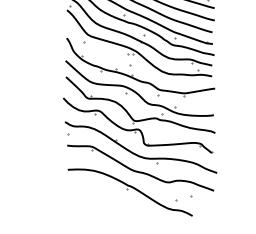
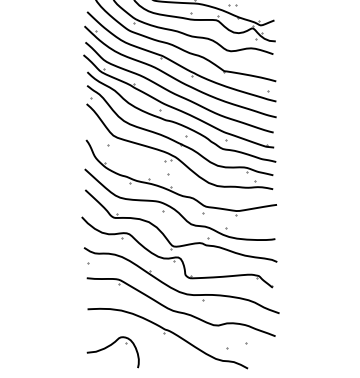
part: (85, 198) -> (110, 346), added

